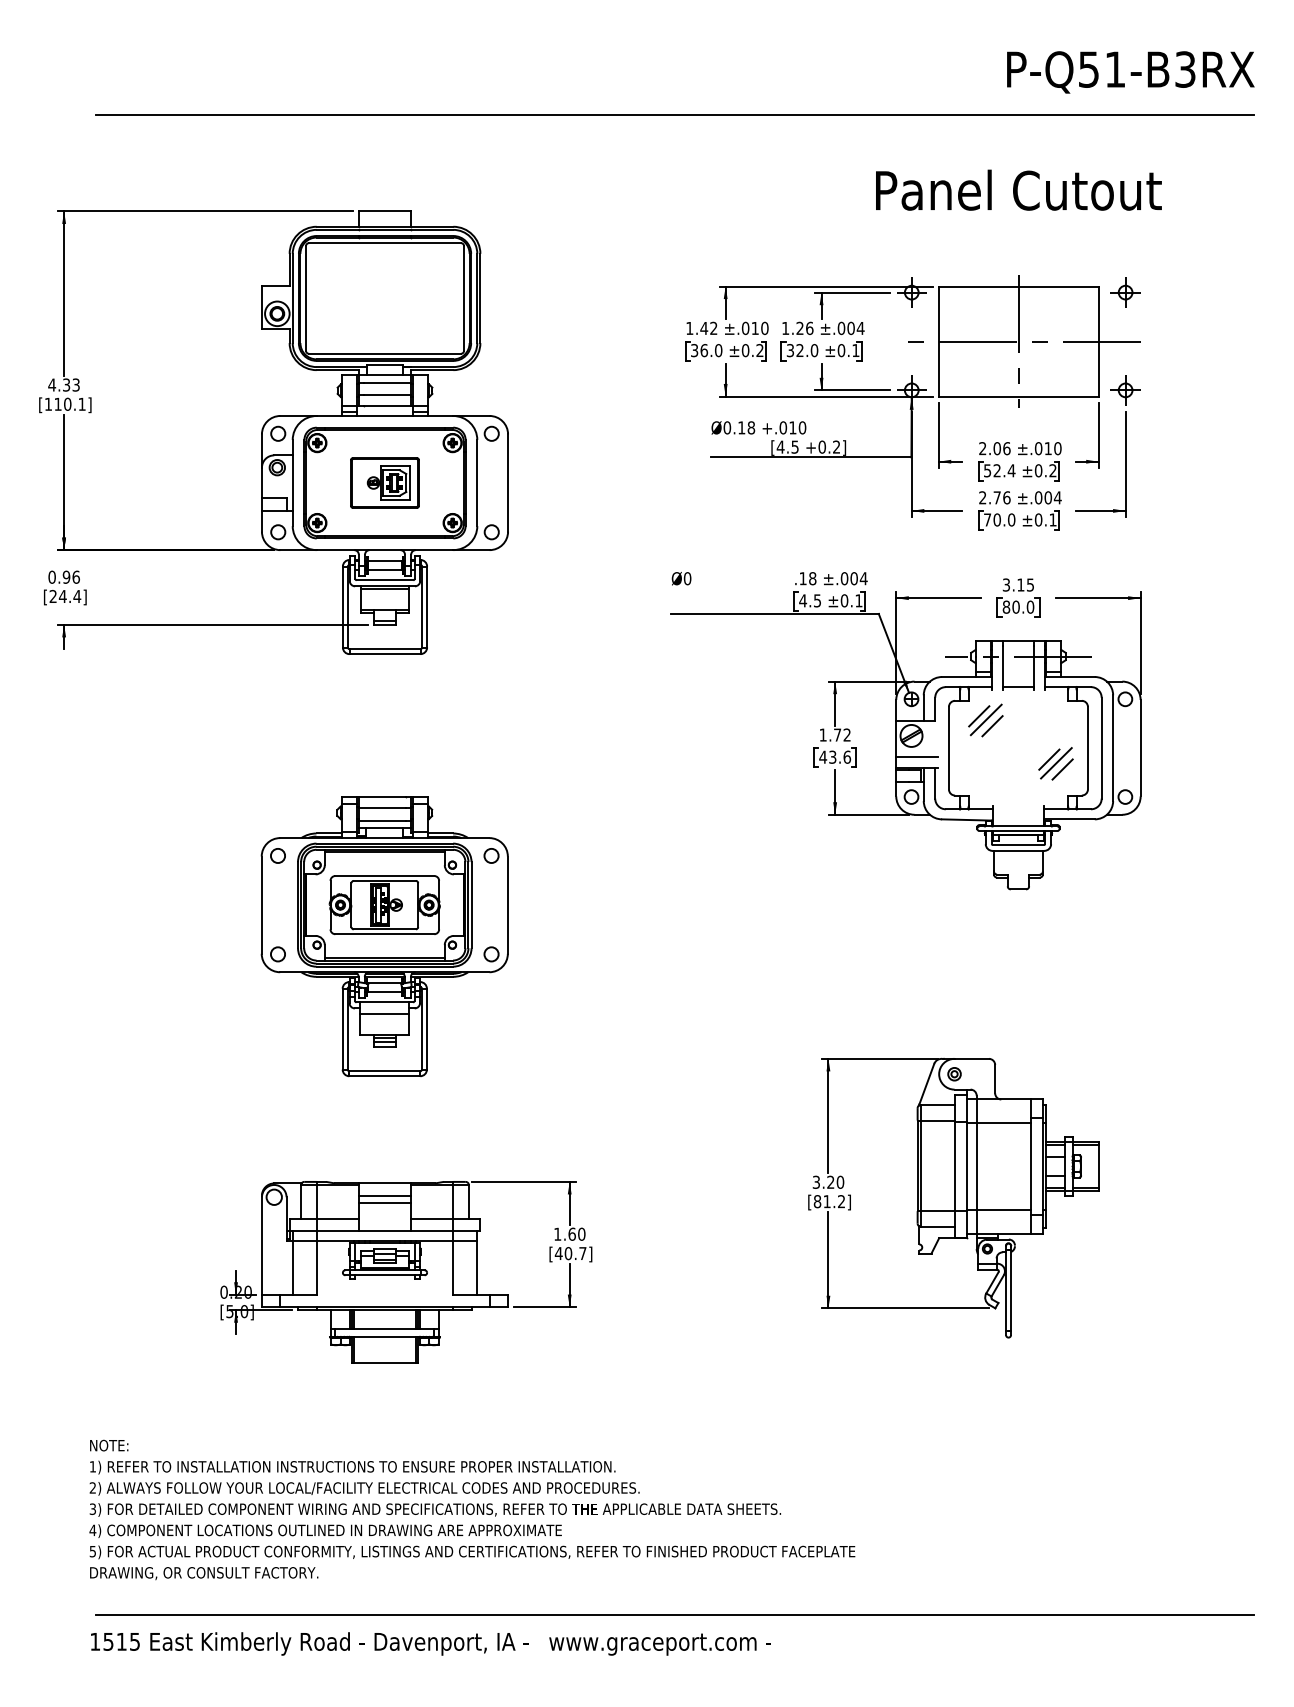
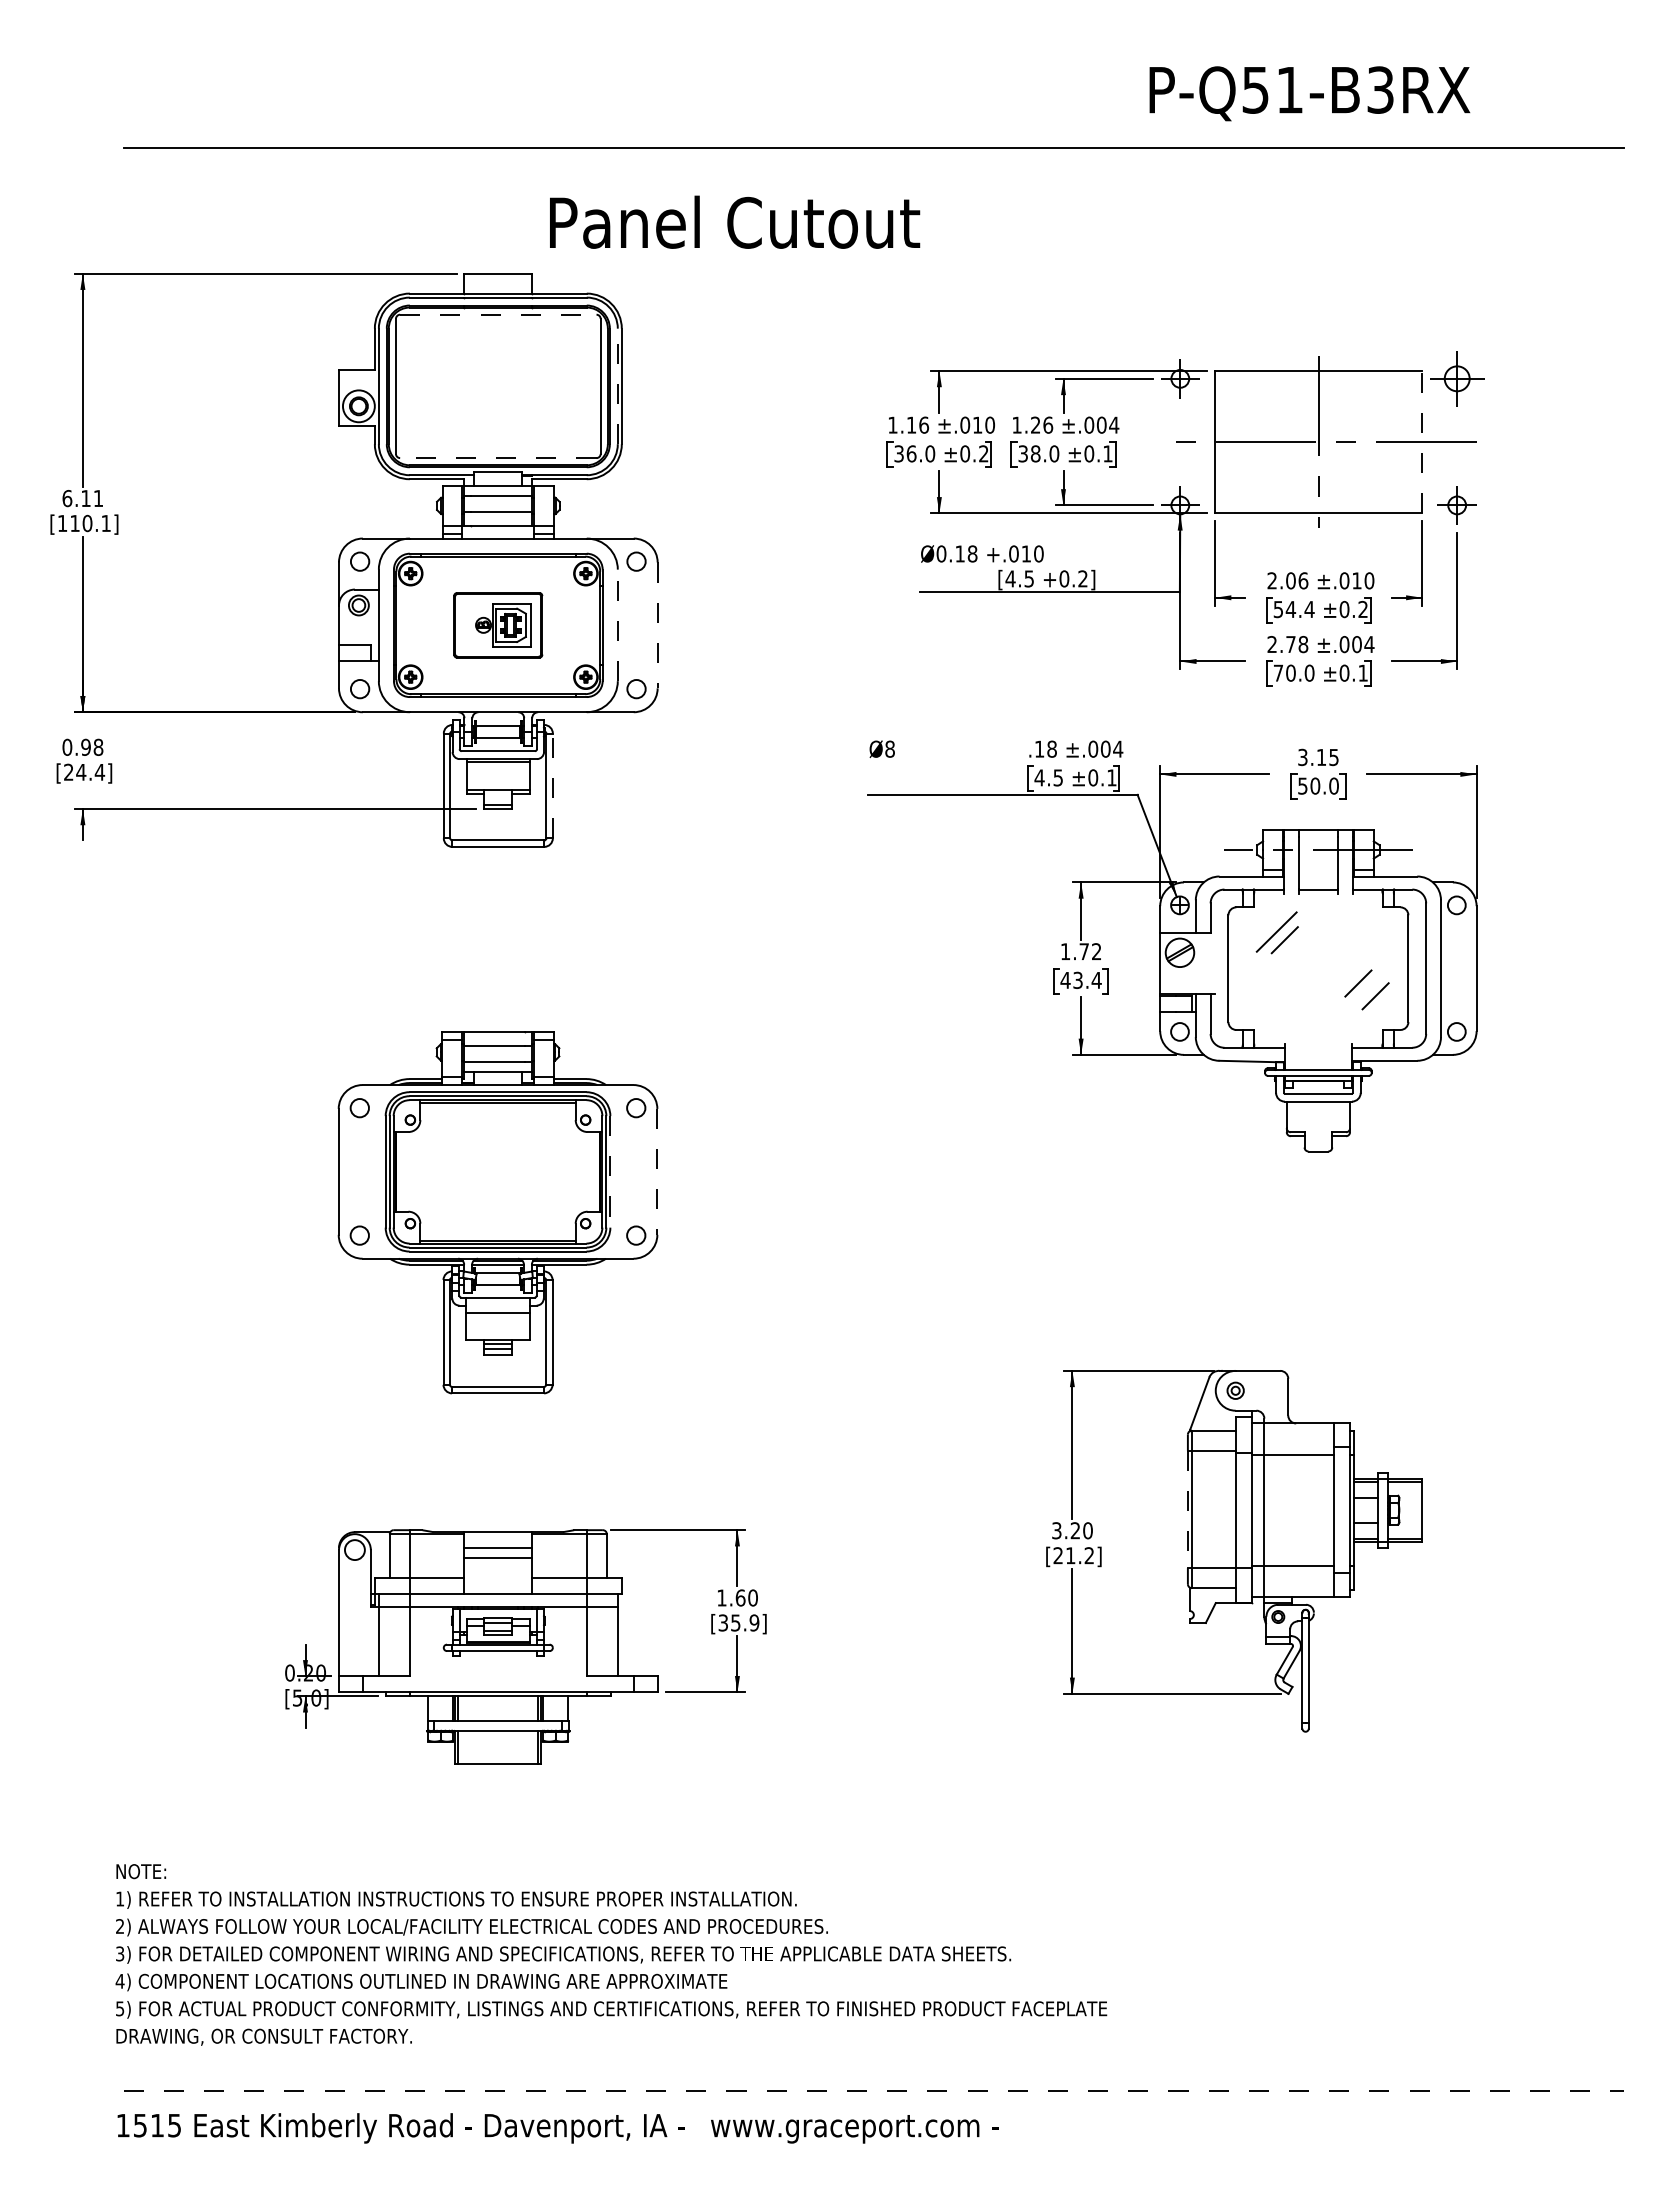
text: (1130, 72) -> (1309, 93), moved
text: (1019, 189) -> (735, 221), moved
line: (385, 242) -> (498, 314), solid -> dashed
part: (1125, 292) -> (1456, 378), size x1.4
line: (477, 298) -> (617, 386), solid -> dashed
text: (708, 327) -> (917, 424), 1.42 -> 1.16
line: (1098, 341) -> (1422, 441), solid -> dashed
text: (799, 350) -> (1035, 453), 32.0 -> 38.0
line: (384, 354) -> (497, 458), solid -> dashed
text: (63, 385) -> (82, 498), 4.33 -> 6.11
text: (996, 470) -> (1290, 608), 52.4 -> 54.4
line: (477, 483) -> (617, 625), solid -> dashed
line: (507, 483) -> (657, 625), solid -> dashed
text: (1006, 497) -> (1303, 644), 2.76 -> 2.78
text: (76, 576) -> (98, 746), 0.96 -> 0.98
text: (687, 578) -> (889, 749), Ø0 -> Ø8
line: (426, 606) -> (552, 785), solid -> dashed
text: (1006, 606) -> (1302, 785), 80.0 -> 50.0
line: (979, 716) -> (1267, 927), removed
text: (847, 756) -> (1096, 979), 43.6 -> 43.4
line: (917, 757) -> (1187, 980), removed
line: (1056, 762) -> (1367, 987), removed
part: (384, 904) -> (497, 1171), removed
line: (471, 904) -> (610, 1171), solid -> dashed
line: (507, 904) -> (657, 1171), solid -> dashed
line: (917, 1165) -> (1187, 1509), solid -> dashed
text: (817, 1201) -> (1058, 1555), [81.2] -> [21.2]
text: (570, 1253) -> (738, 1622), [40.7] -> [35.9]
line: (675, 1614) -> (874, 2090), solid -> dashed

